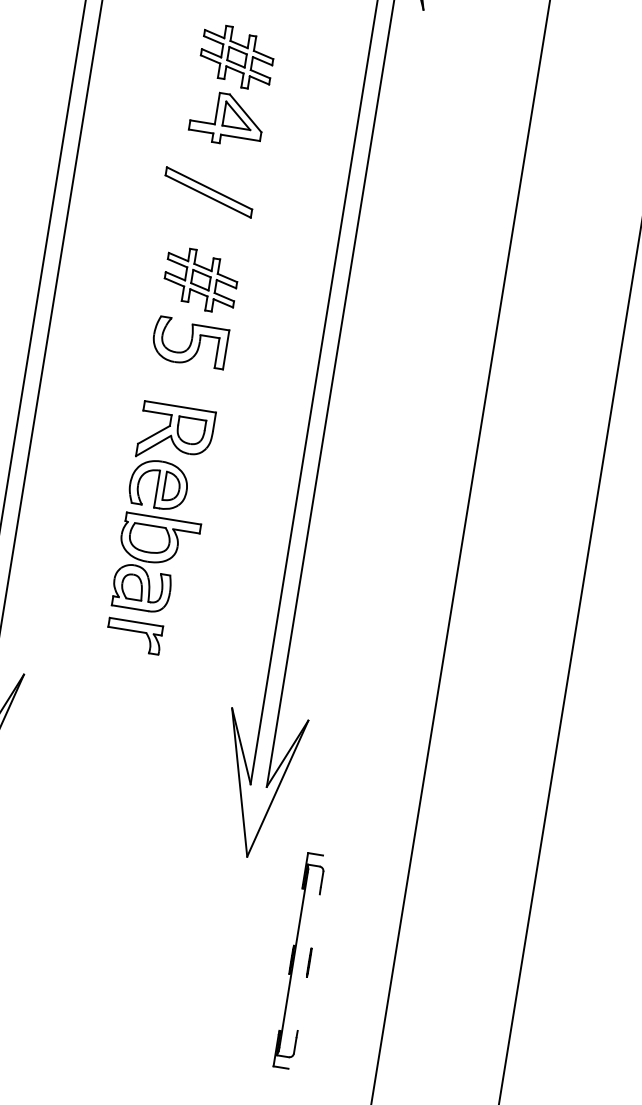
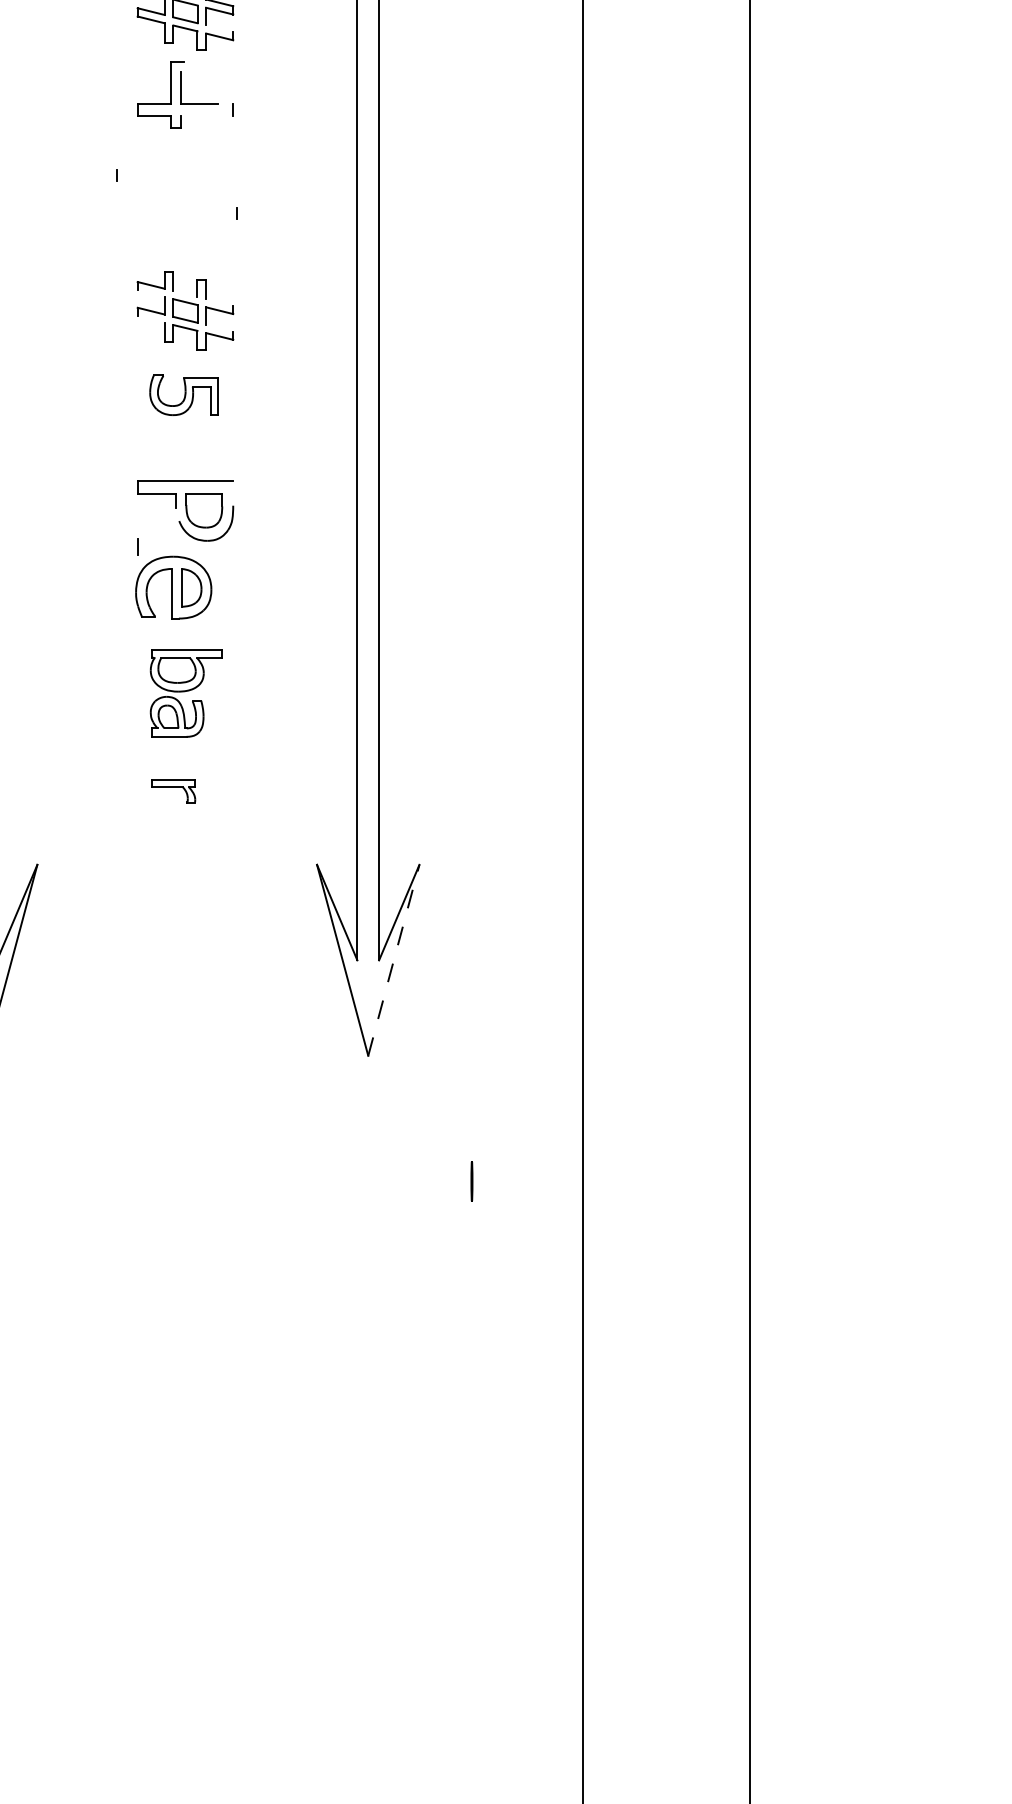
line: (260, 74) -> (219, 28), removed
line: (245, 112) -> (208, 82), removed
line: (238, 115) -> (199, 87), removed
line: (240, 138) -> (206, 116), removed
line: (209, 187) -> (176, 188), removed
line: (207, 196) -> (176, 199), removed
line: (177, 263) -> (150, 293), removed
line: (203, 267) -> (185, 293), removed
line: (227, 278) -> (219, 302), removed
line: (173, 282) -> (150, 319), removed
line: (224, 296) -> (219, 327), removed
part: (189, 342) -> (183, 395), size x0.7
line: (214, 421) -> (233, 493), removed
line: (153, 434) -> (156, 523), removed
line: (153, 446) -> (158, 538), removed
part: (154, 564) -> (185, 693), size x0.7
part: (134, 635) -> (173, 790), size x0.6
line: (277, 788) -> (393, 960), solid -> dashed
part: (294, 960) -> (451, 1181), removed

